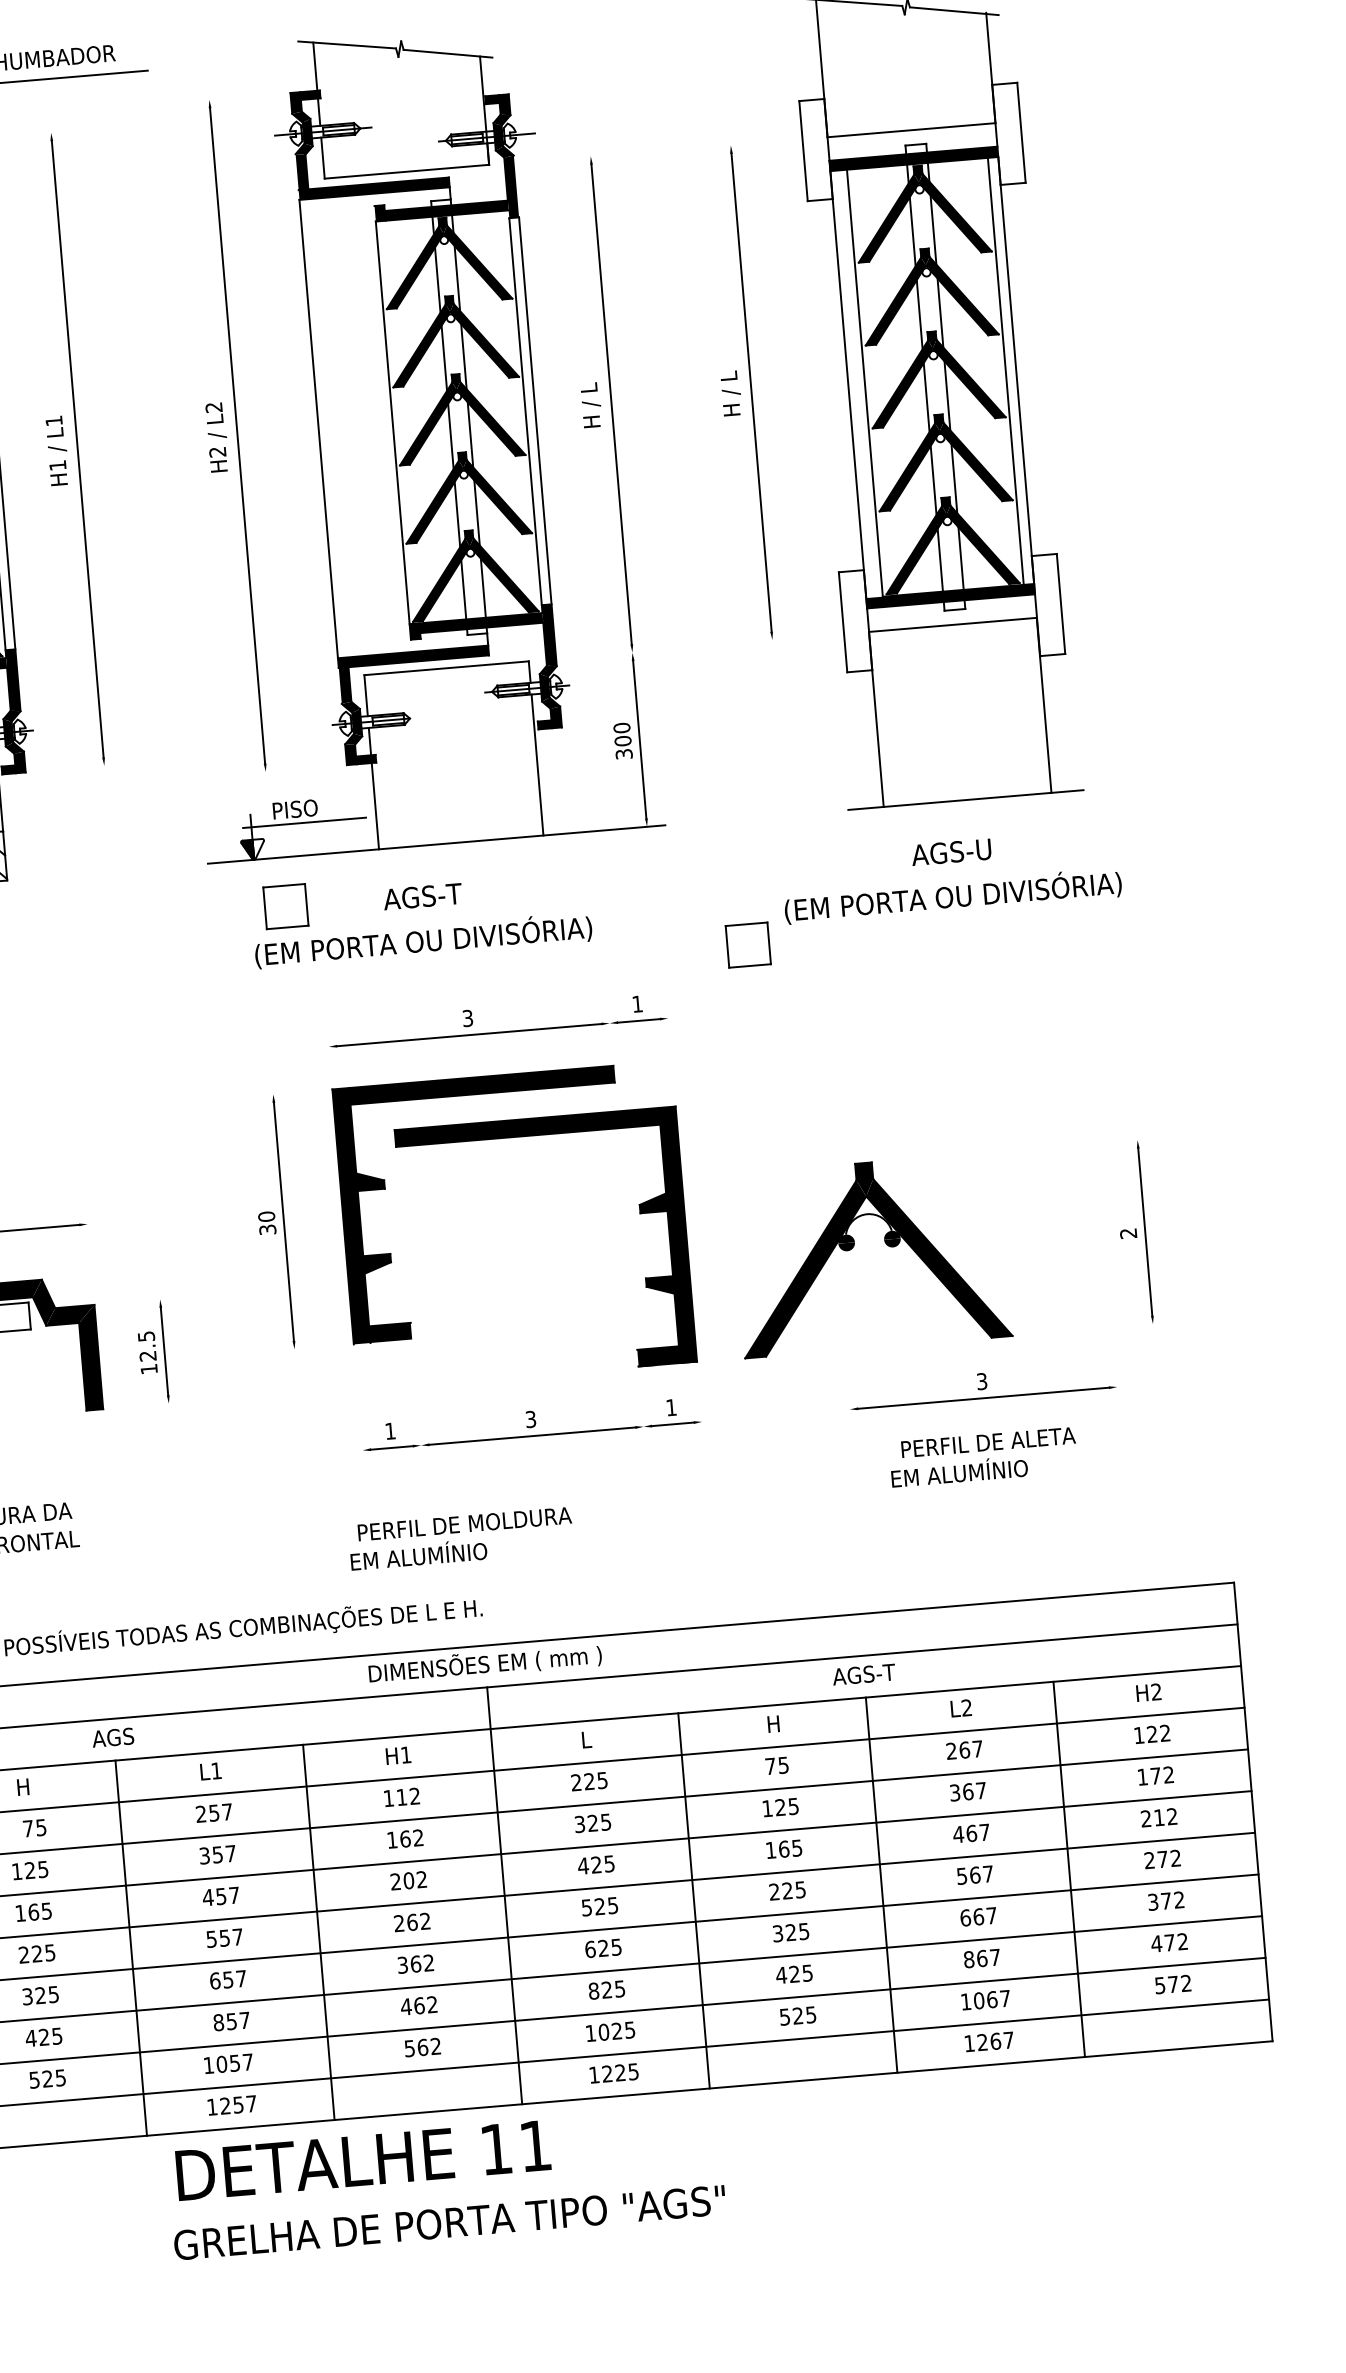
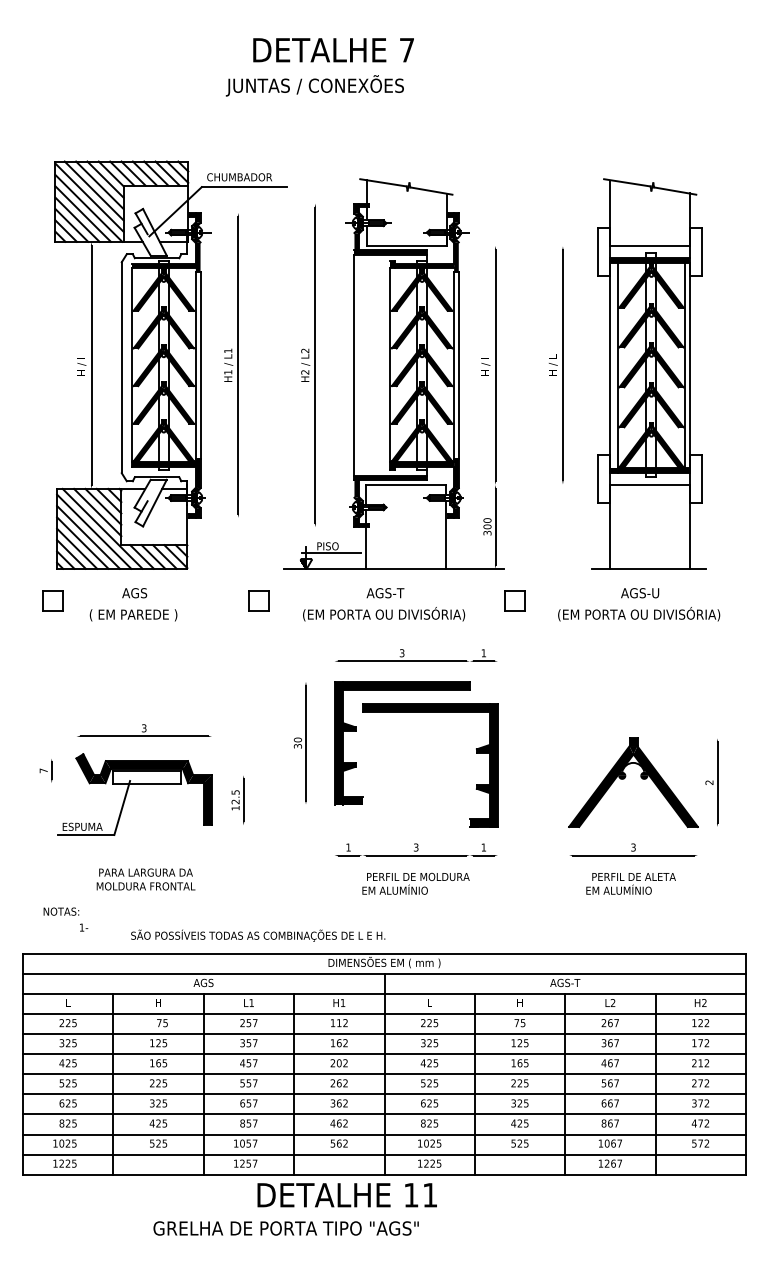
part: (285, 904) -> (258, 600), moved
part: (746, 943) -> (514, 600), moved
part: (884, 1243) -> (640, 777), moved
text: (460, 1538) -> (415, 883), moved
text: (361, 2161) -> (346, 1195), moved
text: (448, 2222) -> (285, 1228), moved

